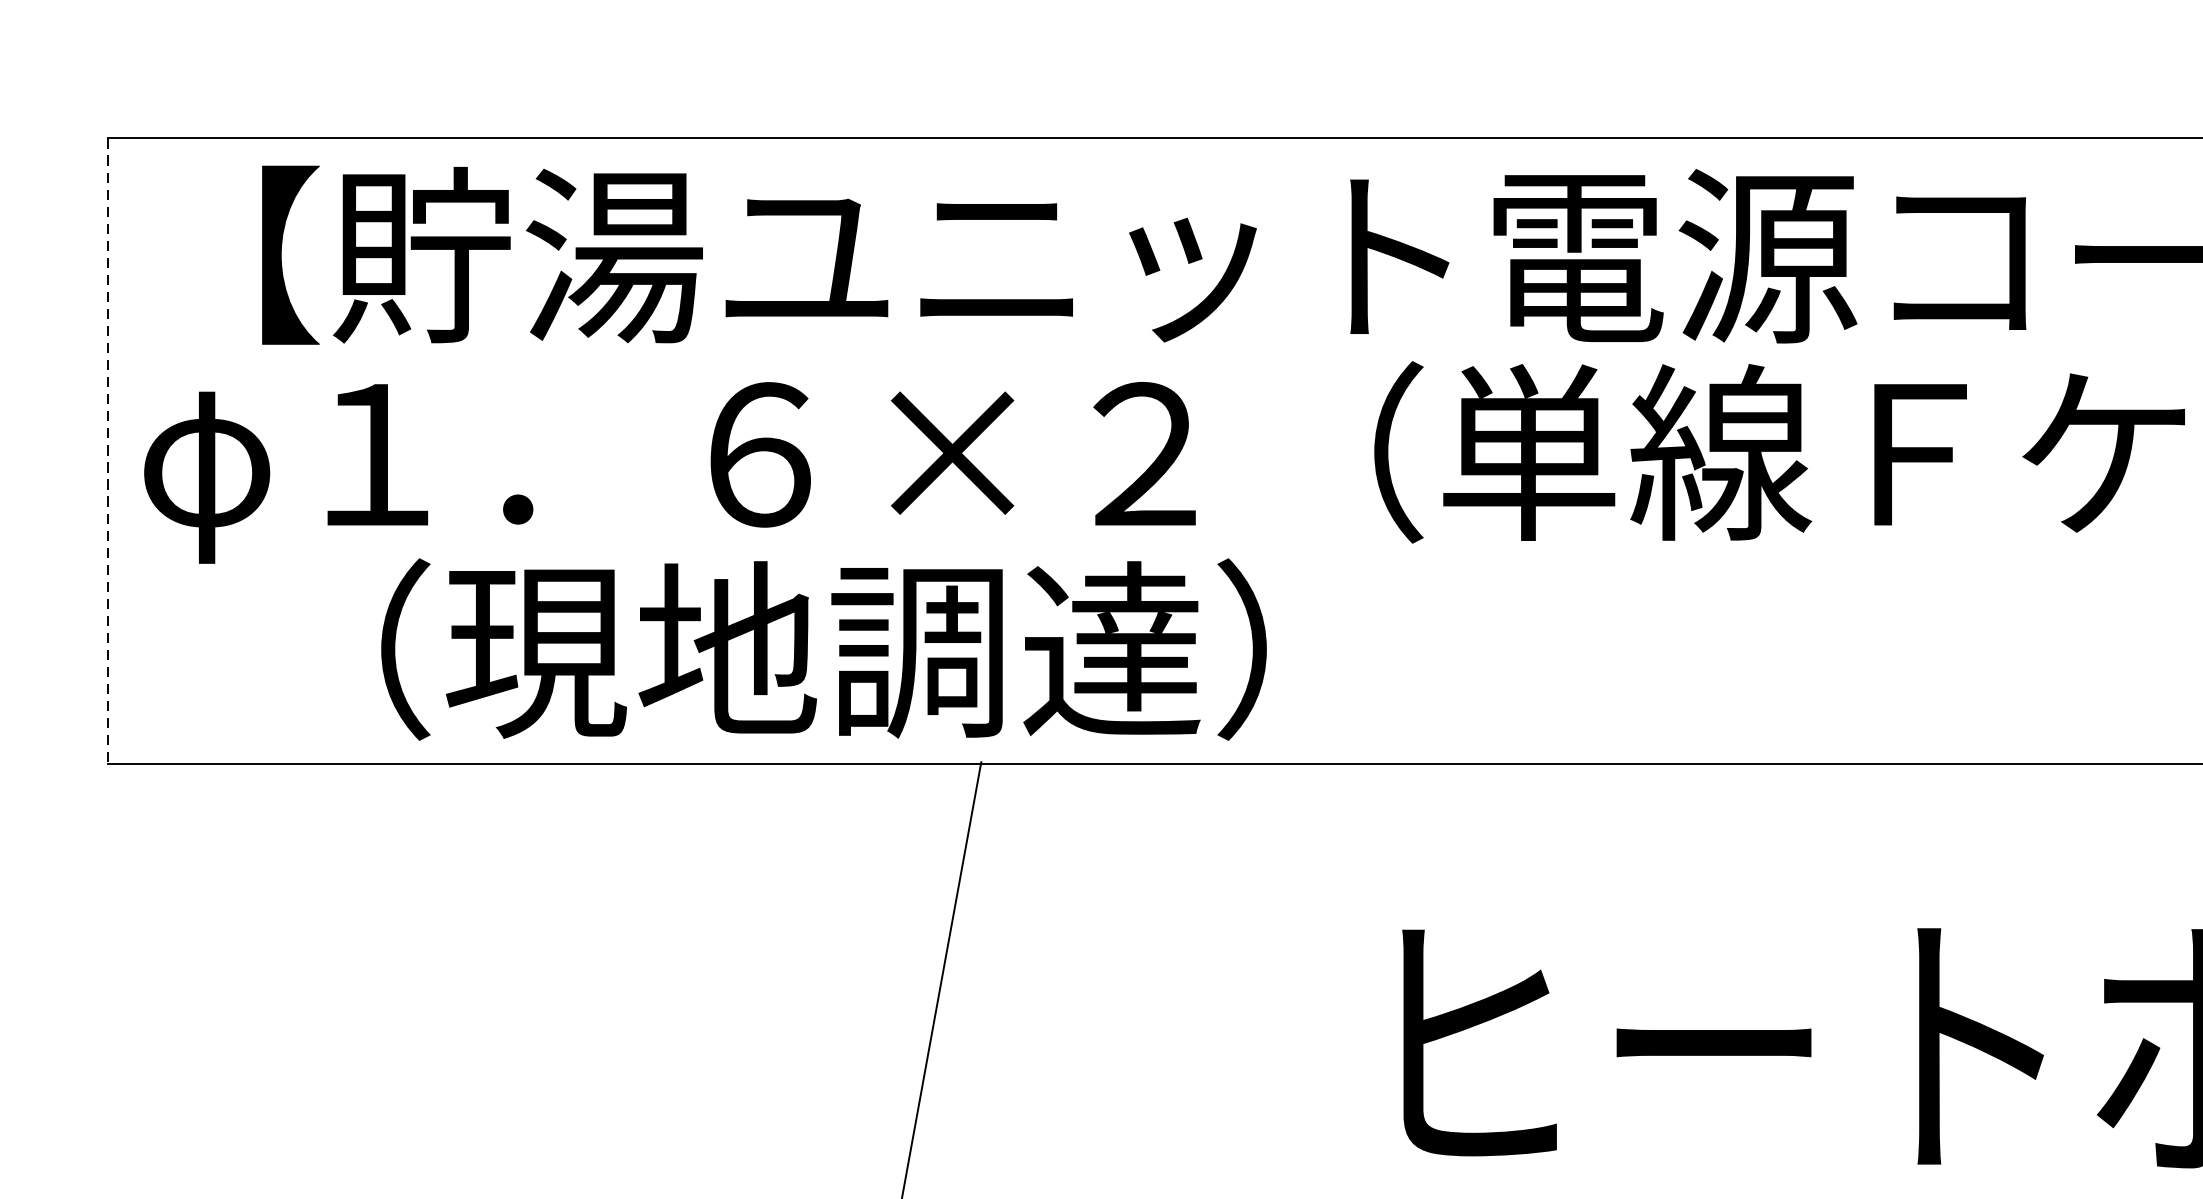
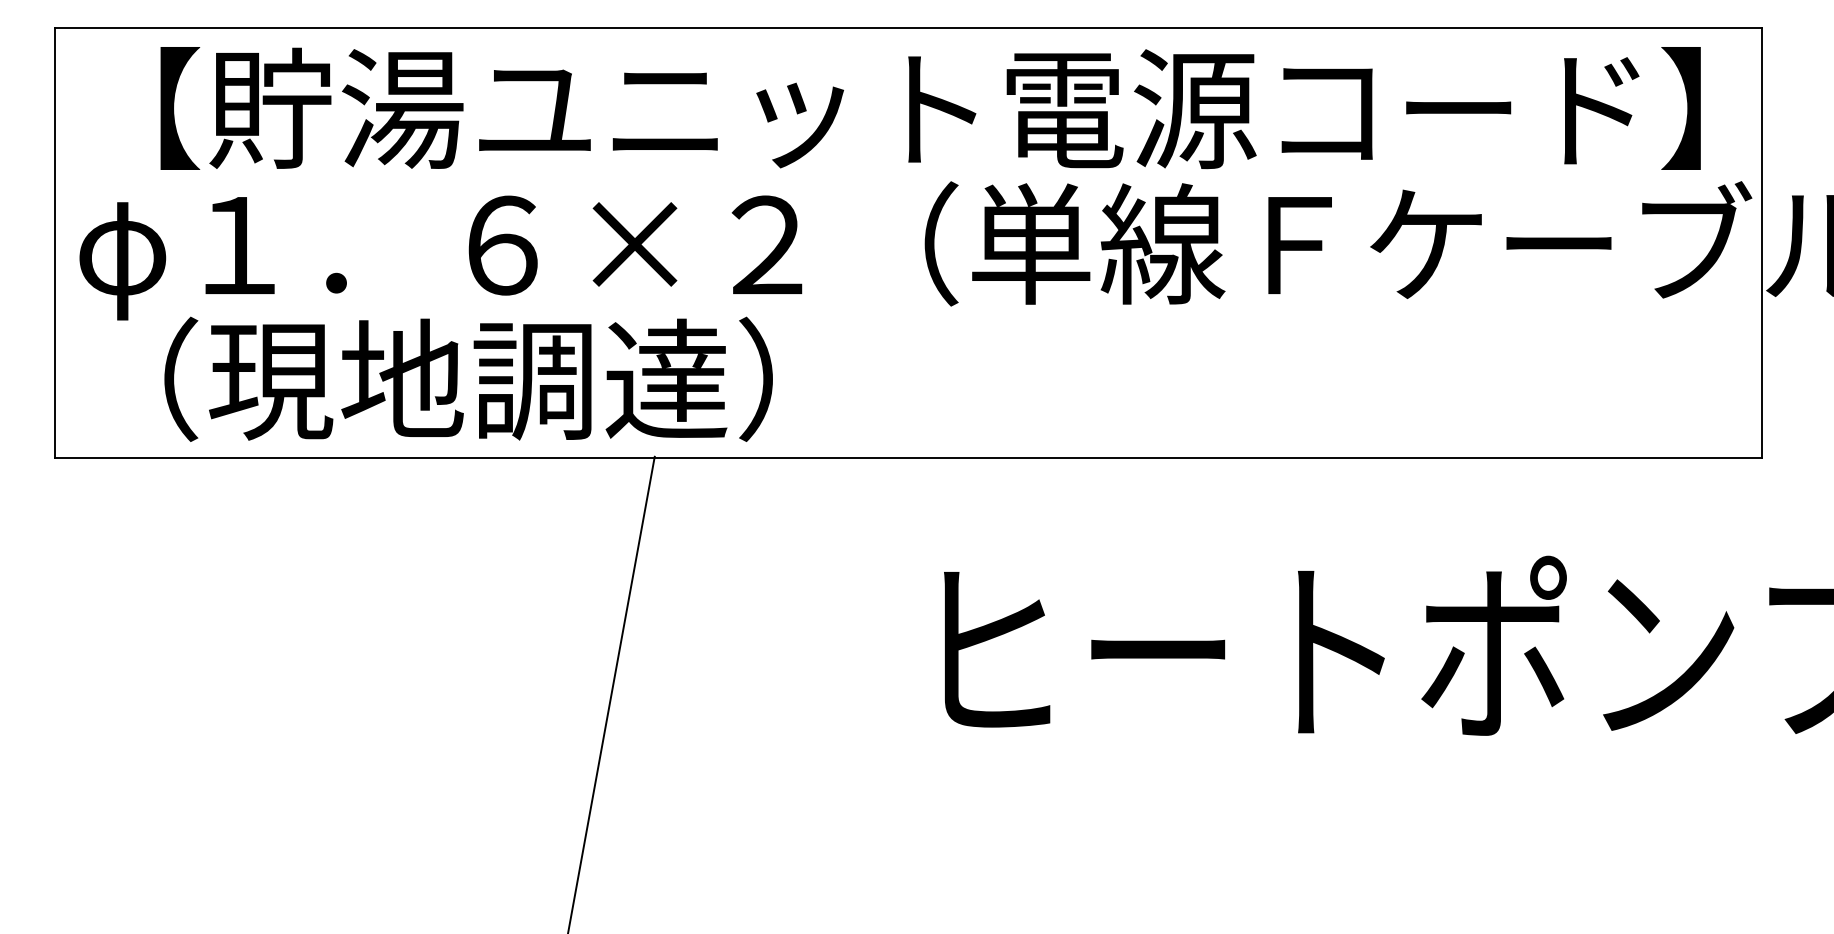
line: (109, 451) -> (55, 243), dashed -> solid
text: (823, 648) -> (468, 378), moved

